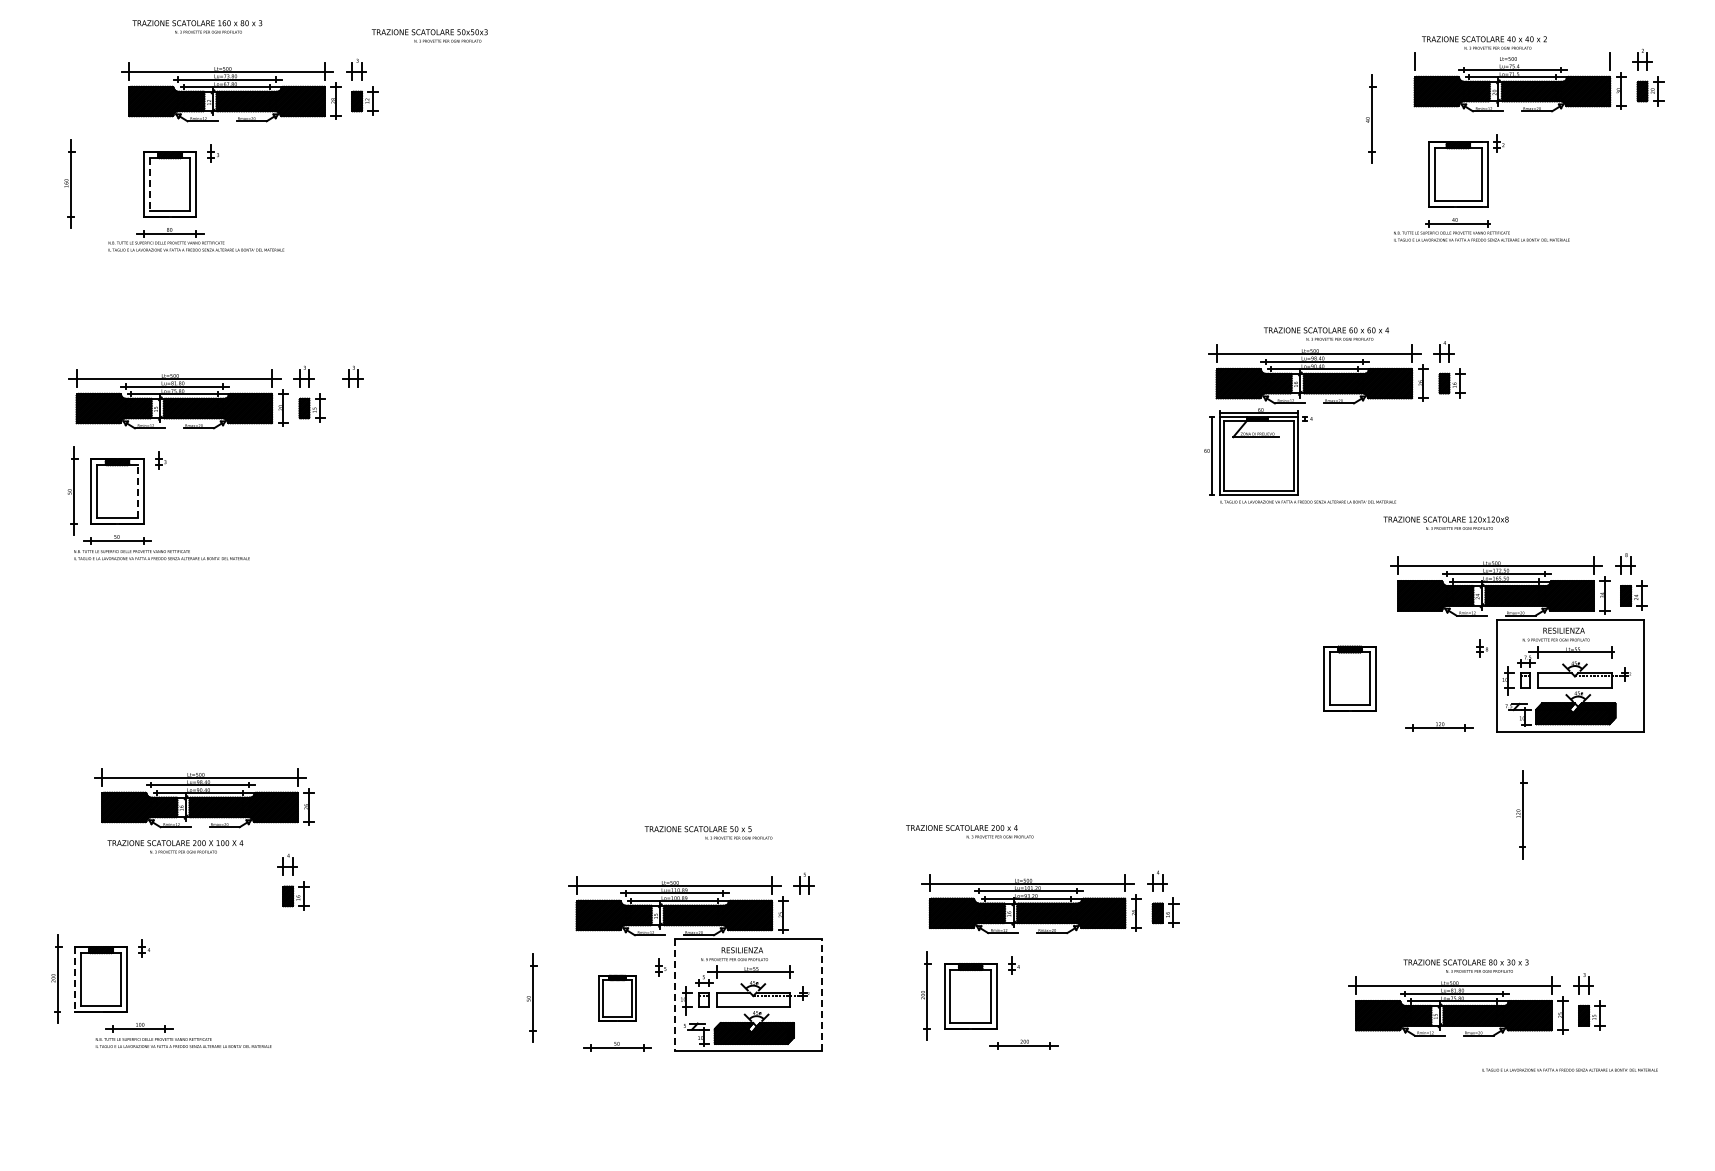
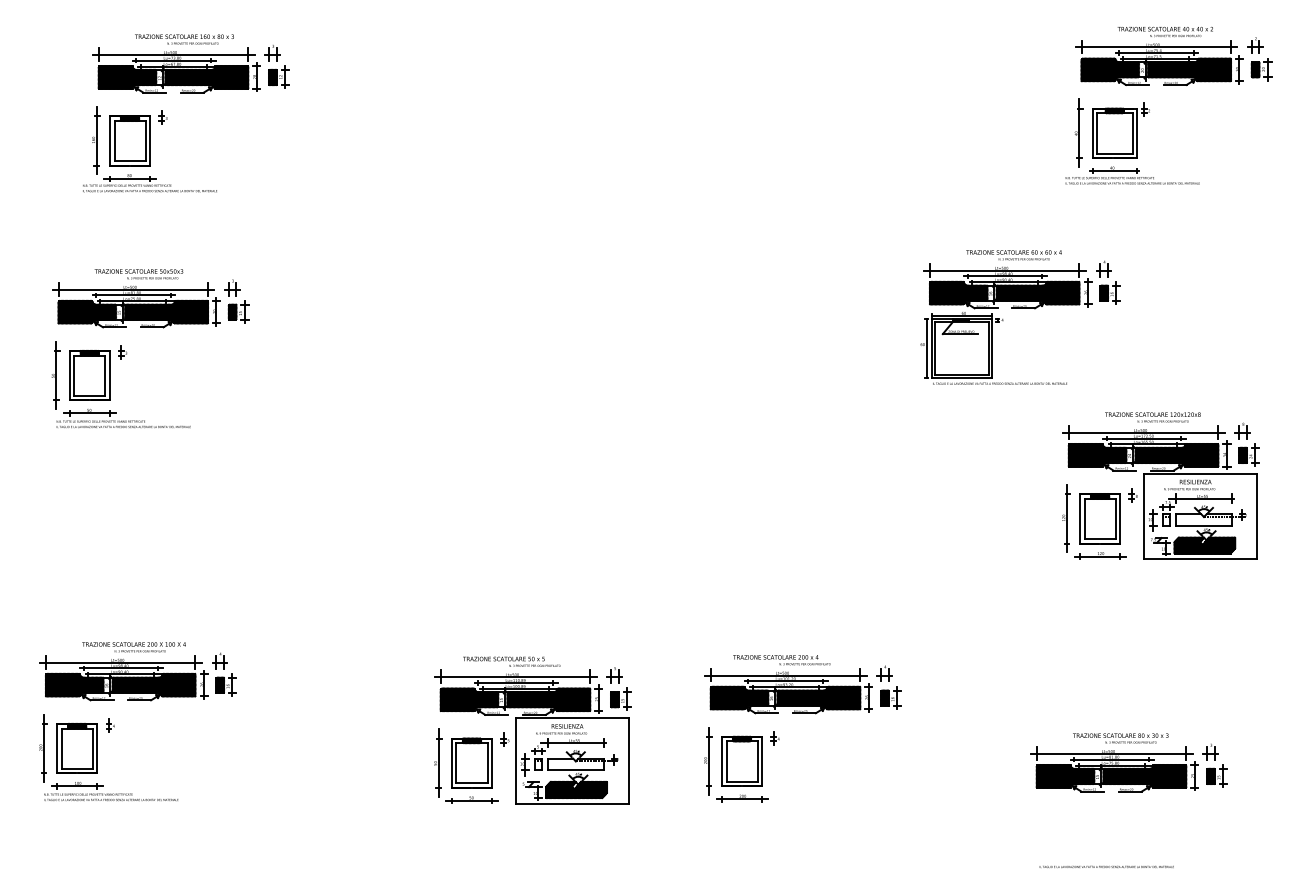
text: (197, 26) -> (184, 39), moved
text: (429, 35) -> (138, 273), moved
text: (1484, 42) -> (1165, 31), moved
line: (1512, 62) -> (1156, 47), added
part: (1371, 118) -> (1079, 132), moved
part: (69, 183) -> (95, 140), moved
line: (149, 185) -> (114, 141), dashed -> solid
part: (352, 376) -> (269, 287), removed
line: (137, 491) -> (105, 375), dashed -> solid
text: (1445, 522) -> (1152, 416), moved
part: (1349, 678) -> (1099, 518), moved
part: (204, 798) -> (124, 678), moved
part: (1521, 814) -> (1066, 518), moved
text: (969, 831) -> (781, 660), moved
text: (708, 832) -> (511, 661), moved
part: (811, 914) -> (620, 699), added
line: (75, 980) -> (57, 749), dashed -> solid
line: (675, 995) -> (516, 760), dashed -> solid
line: (822, 995) -> (628, 760), dashed -> solid
part: (531, 997) -> (437, 762), moved
part: (617, 998) -> (472, 763), size x1.43
part: (183, 1035) -> (111, 791), moved
part: (1023, 1044) -> (741, 798), moved
text: (1569, 1069) -> (1106, 866), moved

